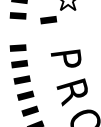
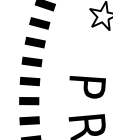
line: (48, 20) -> (74, 36), removed
line: (17, 31) -> (35, 41), added

